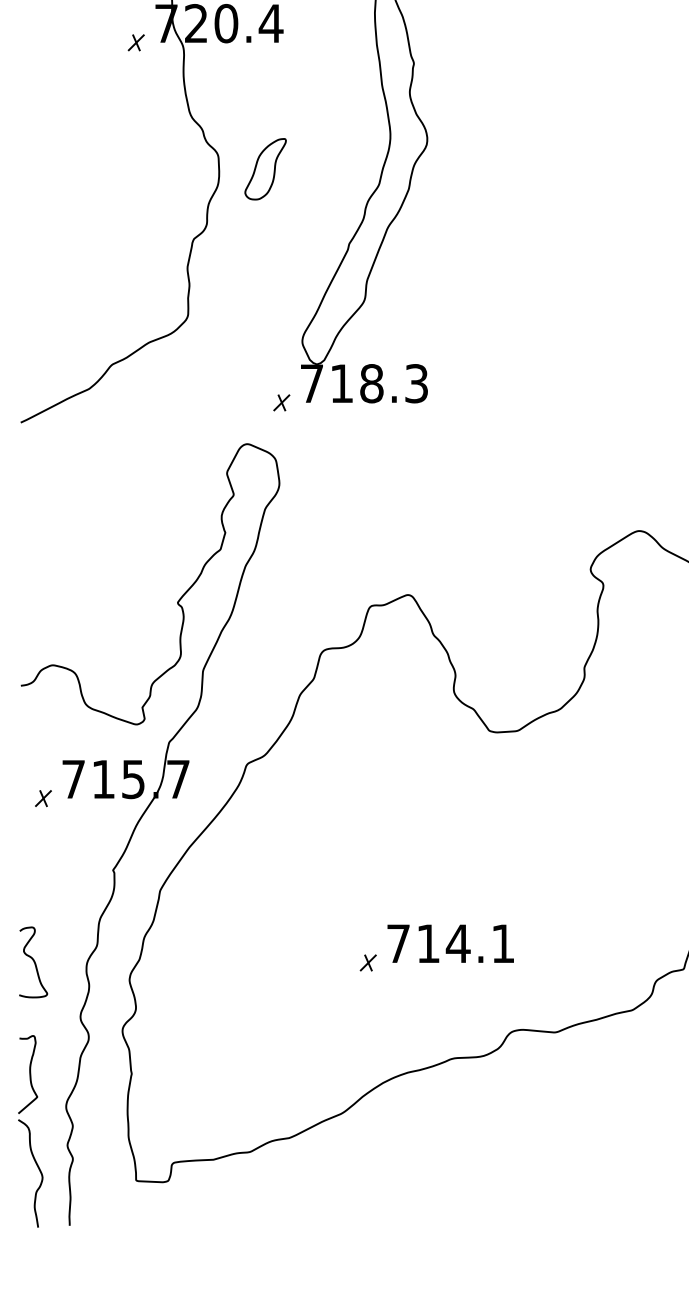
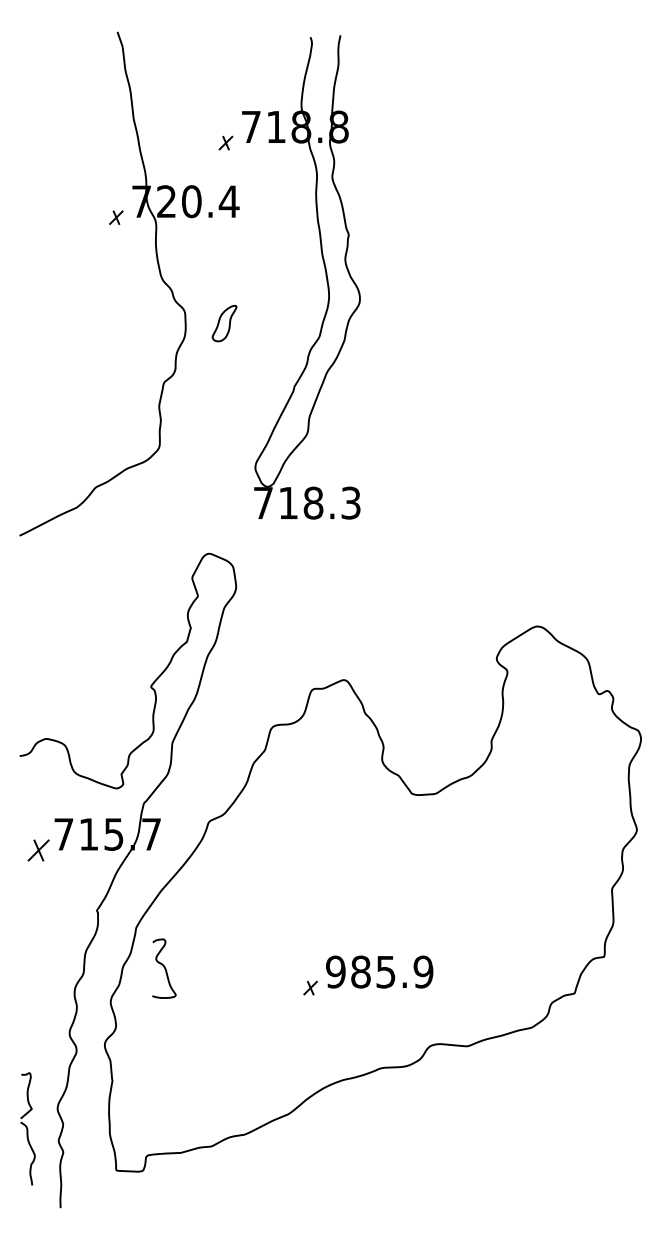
part: (265, 169) -> (224, 323), size x0.7
part: (281, 402) -> (237, 518), removed
part: (43, 798) -> (38, 850), size x1.6
text: (450, 943) -> (379, 971), 714.1 -> 985.9
curve: (33, 962) -> (164, 968), moved
part: (30, 1130) -> (27, 1128), size x0.7

